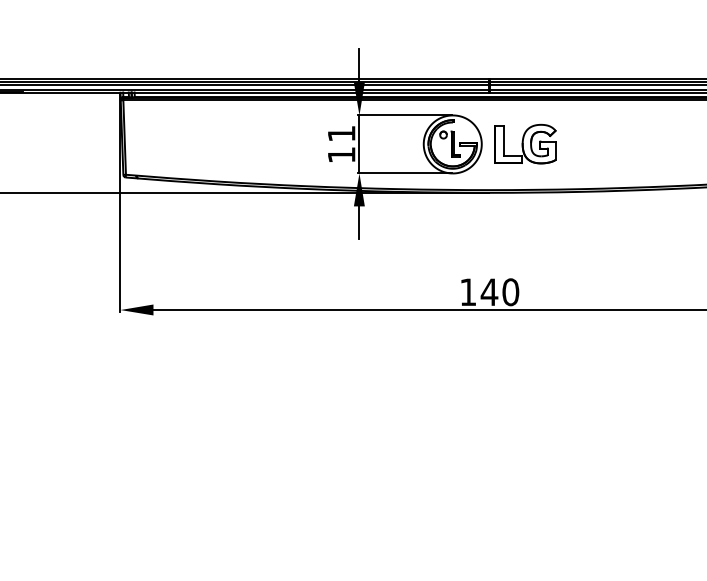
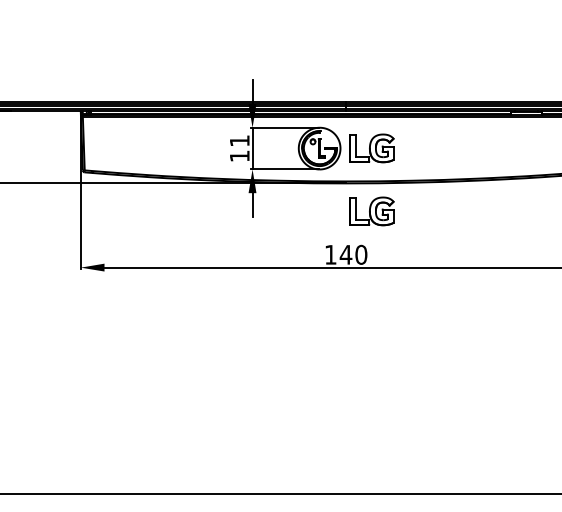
part: (524, 231) -> (371, 211), added

